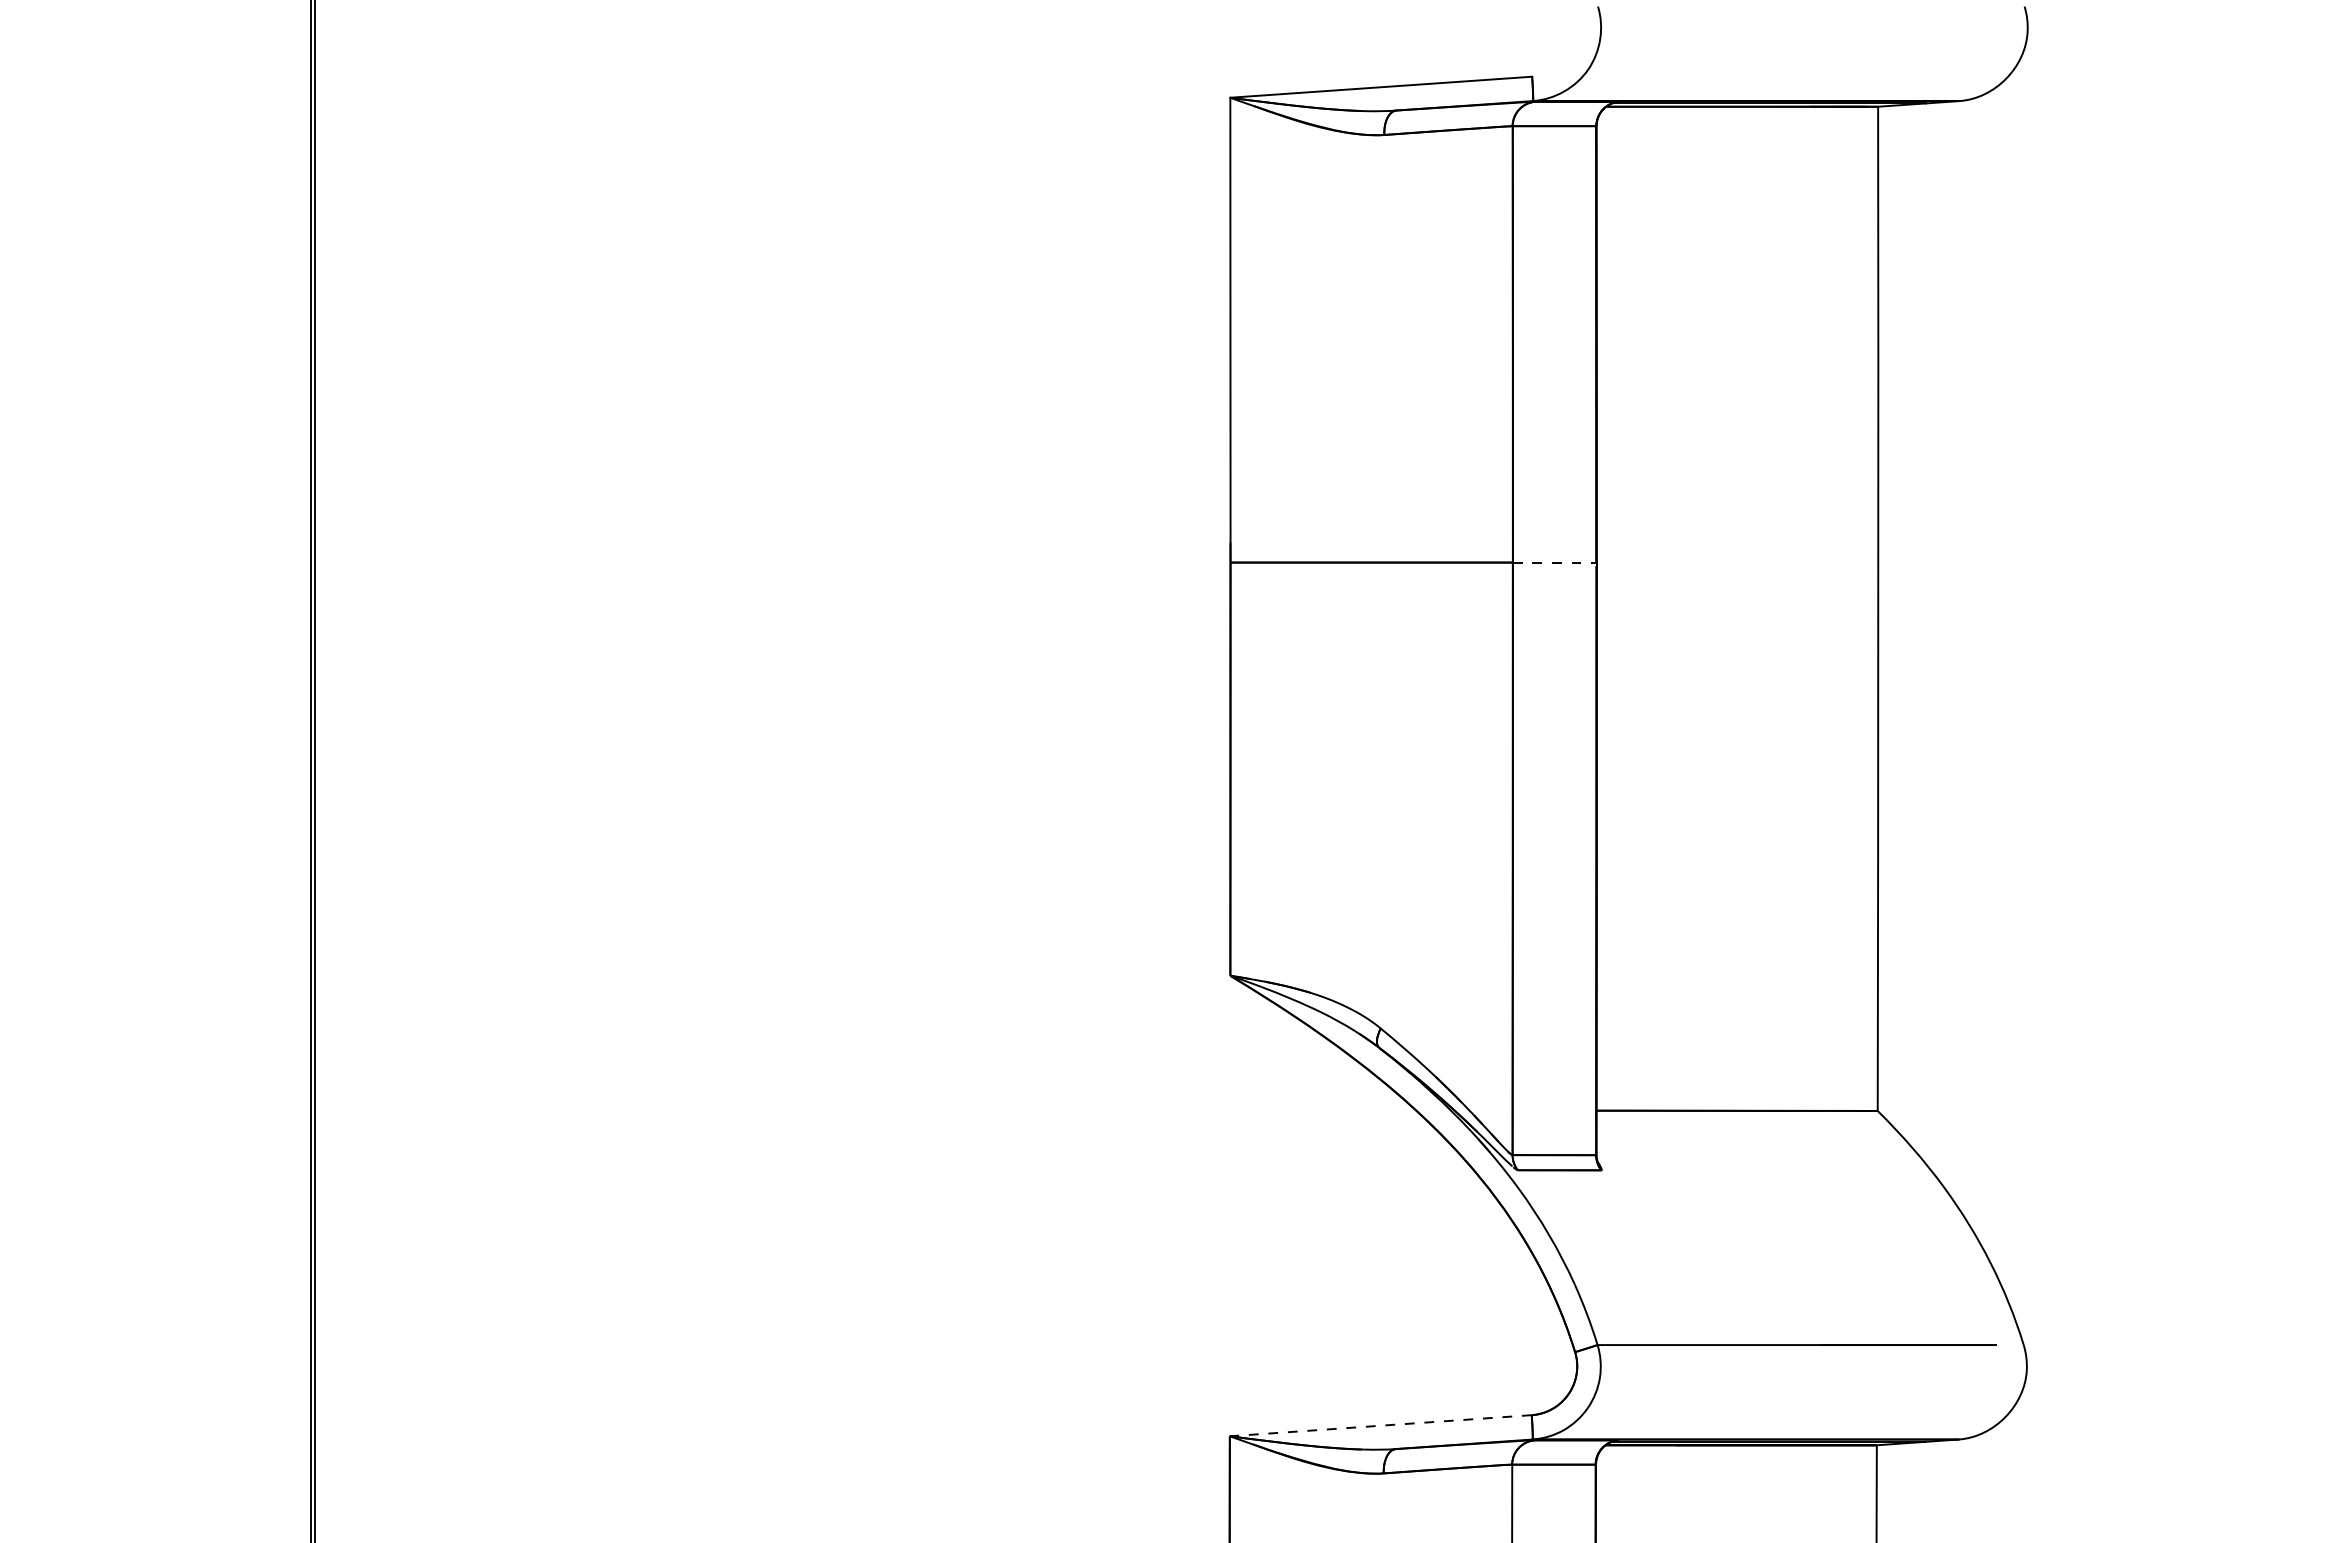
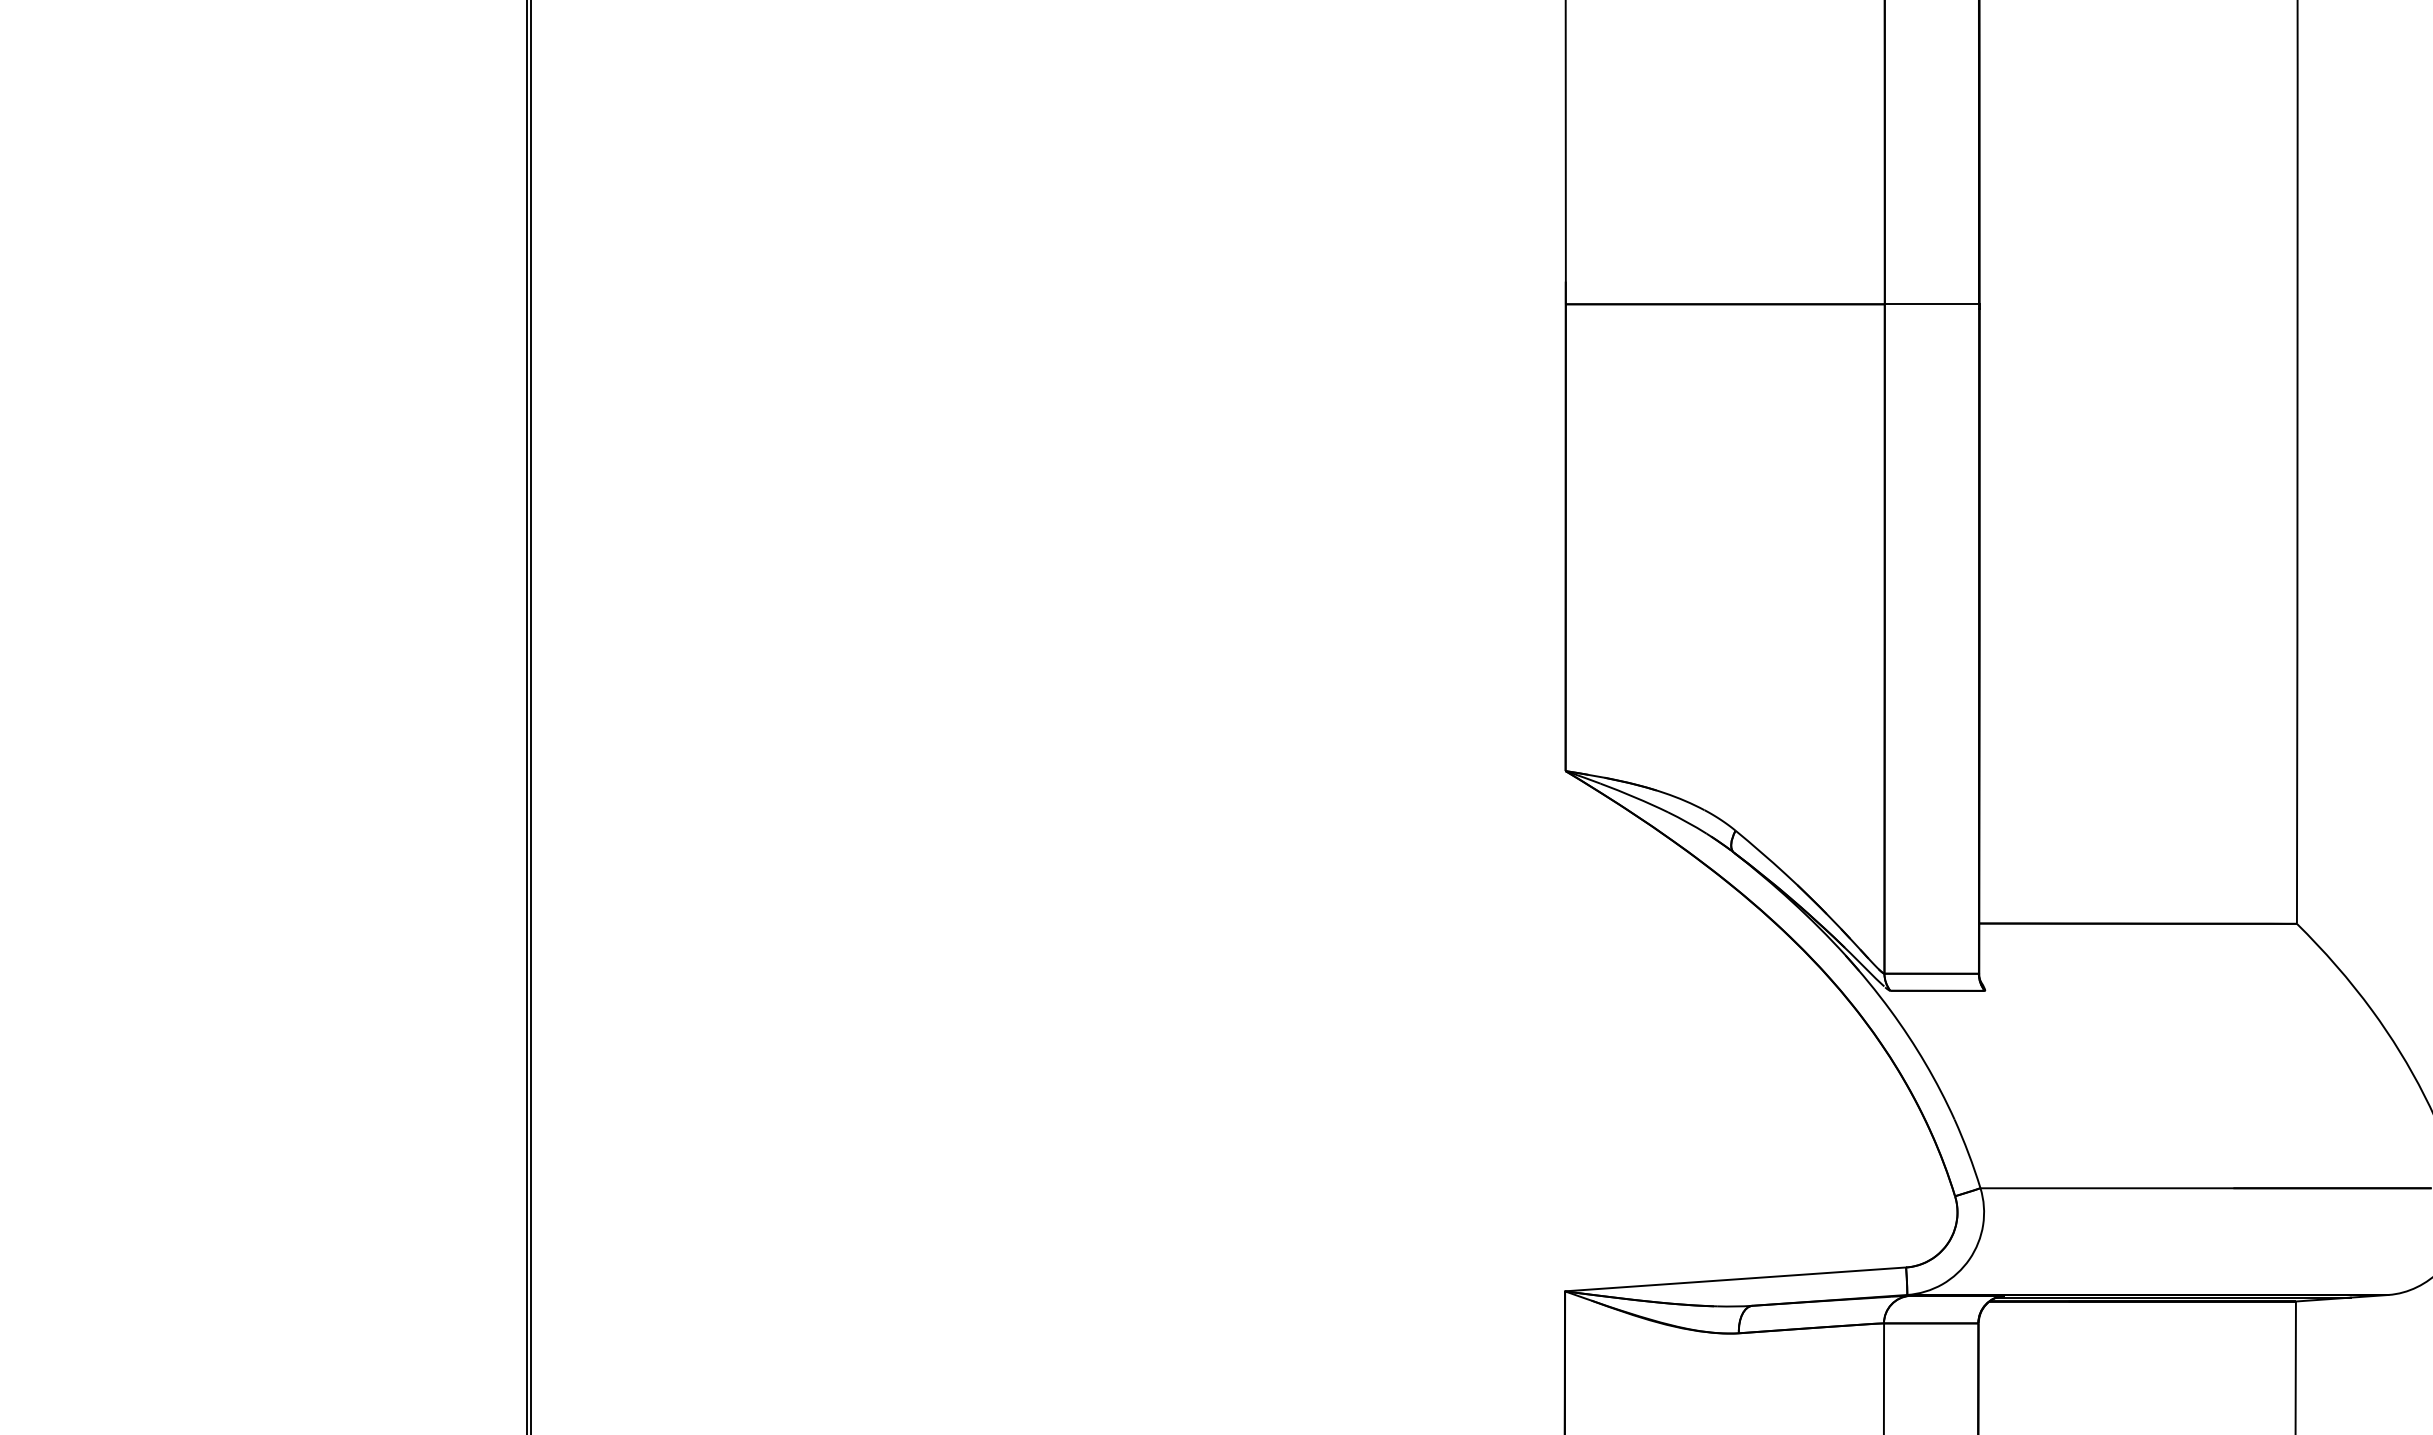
line: (1554, 562) -> (1931, 304), dashed -> solid
line: (1380, 1425) -> (1735, 1279), dashed -> solid

